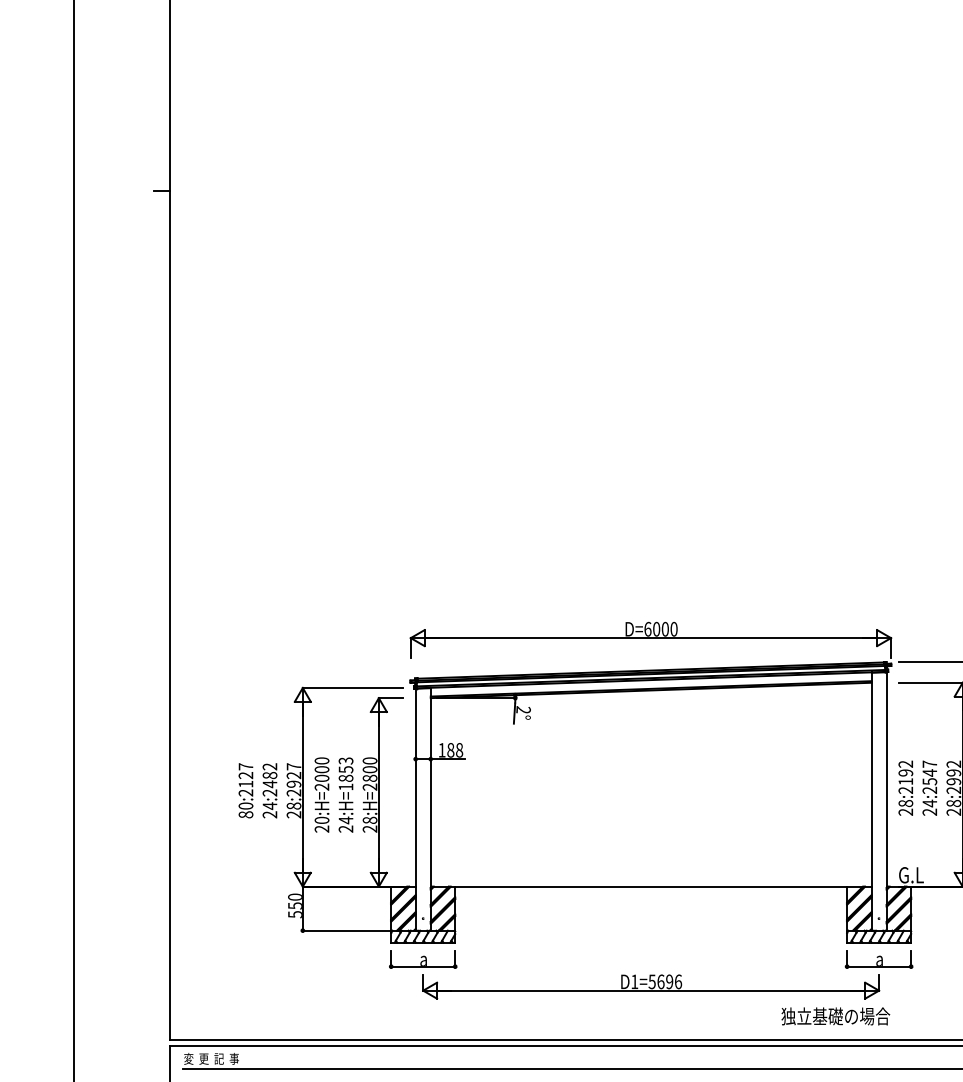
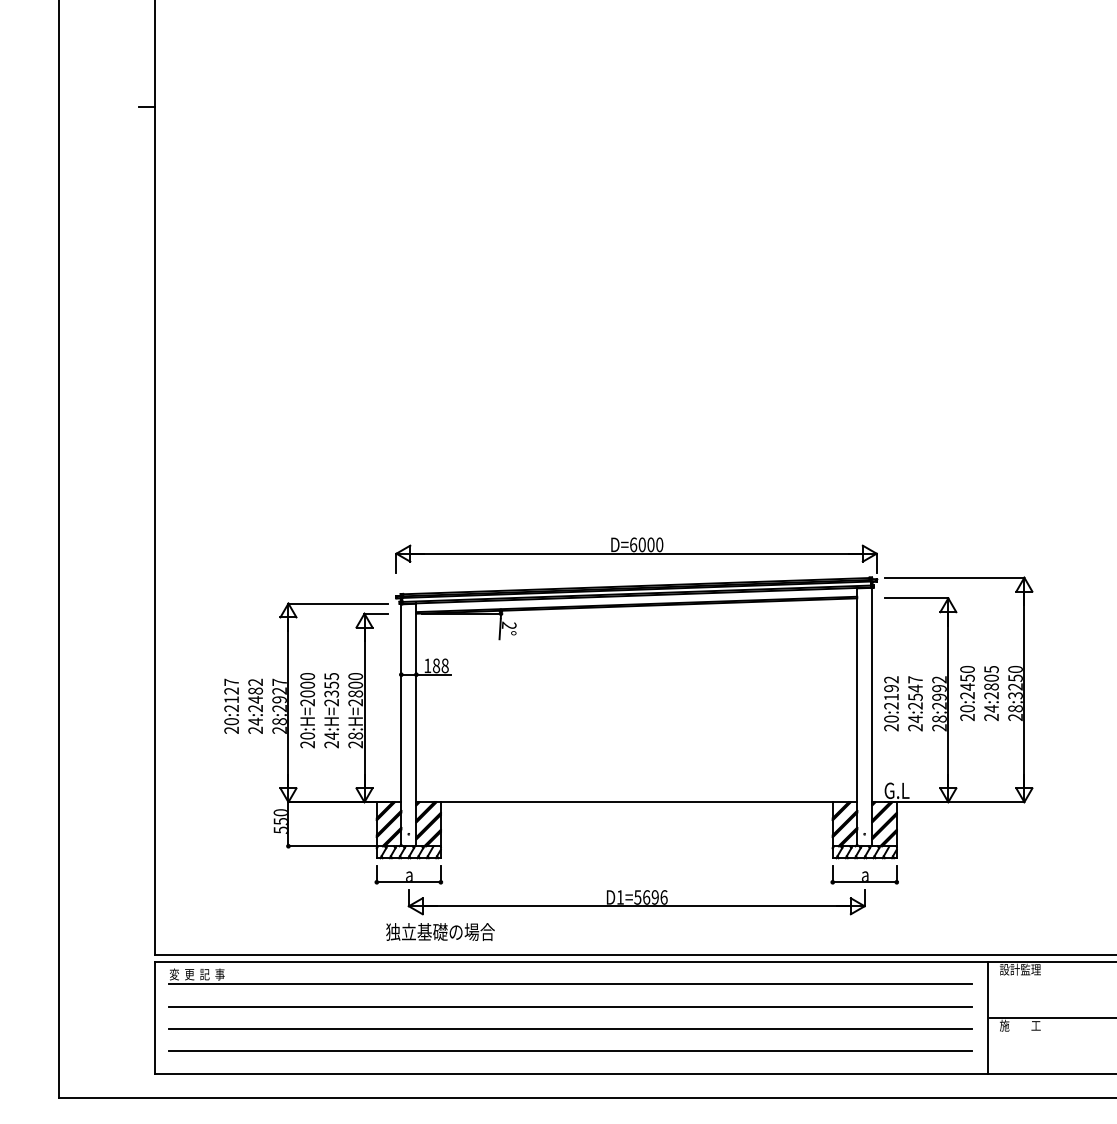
text: (345, 773) -> (331, 689), 24:H=1853 -> 24:H=2355
text: (905, 802) -> (891, 718), 28:2192 -> 20:2192
text: (245, 813) -> (231, 729), 80:2127 -> 20:2127
text: (835, 1015) -> (440, 931), moved

